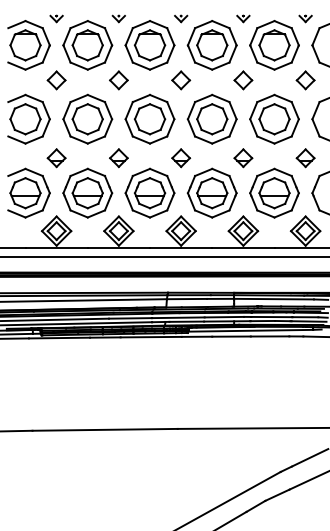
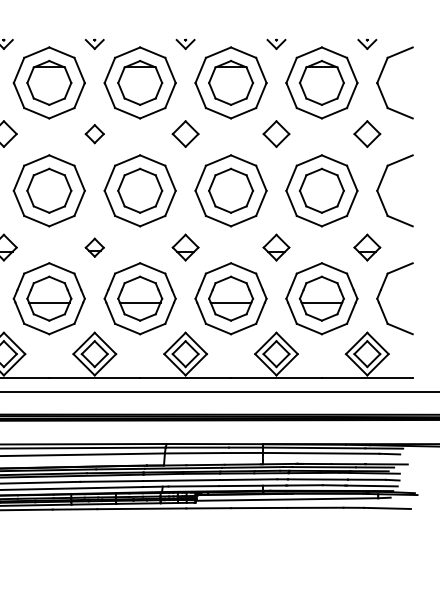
part: (118, 80) -> (94, 134), size x0.7
part: (118, 158) -> (94, 248), size x0.7

